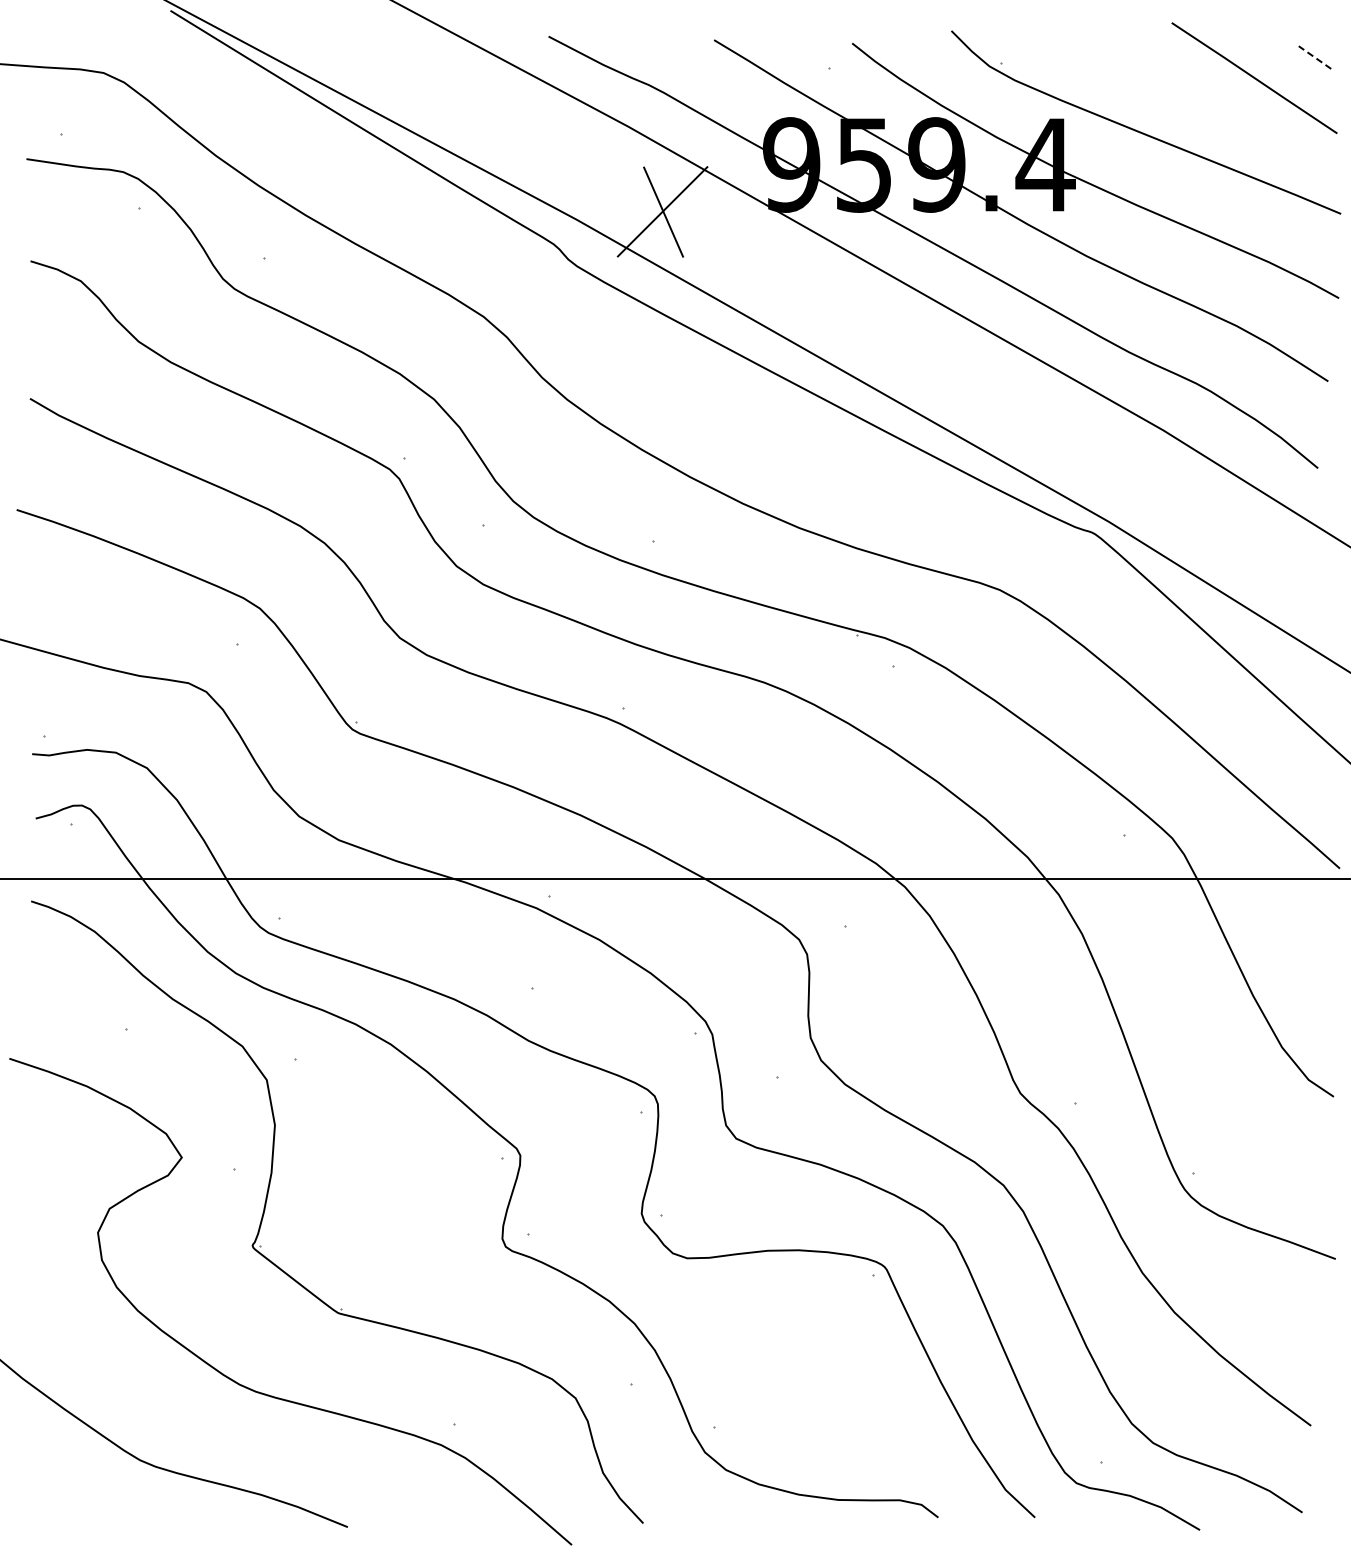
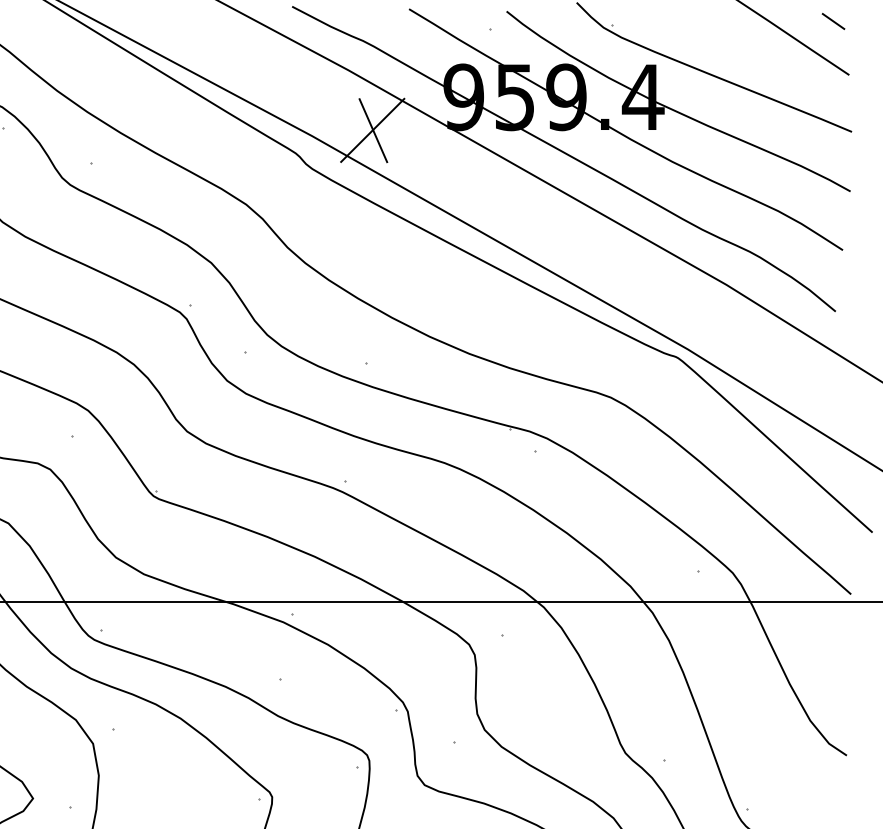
line: (1314, 57) -> (833, 21), dashed -> solid

